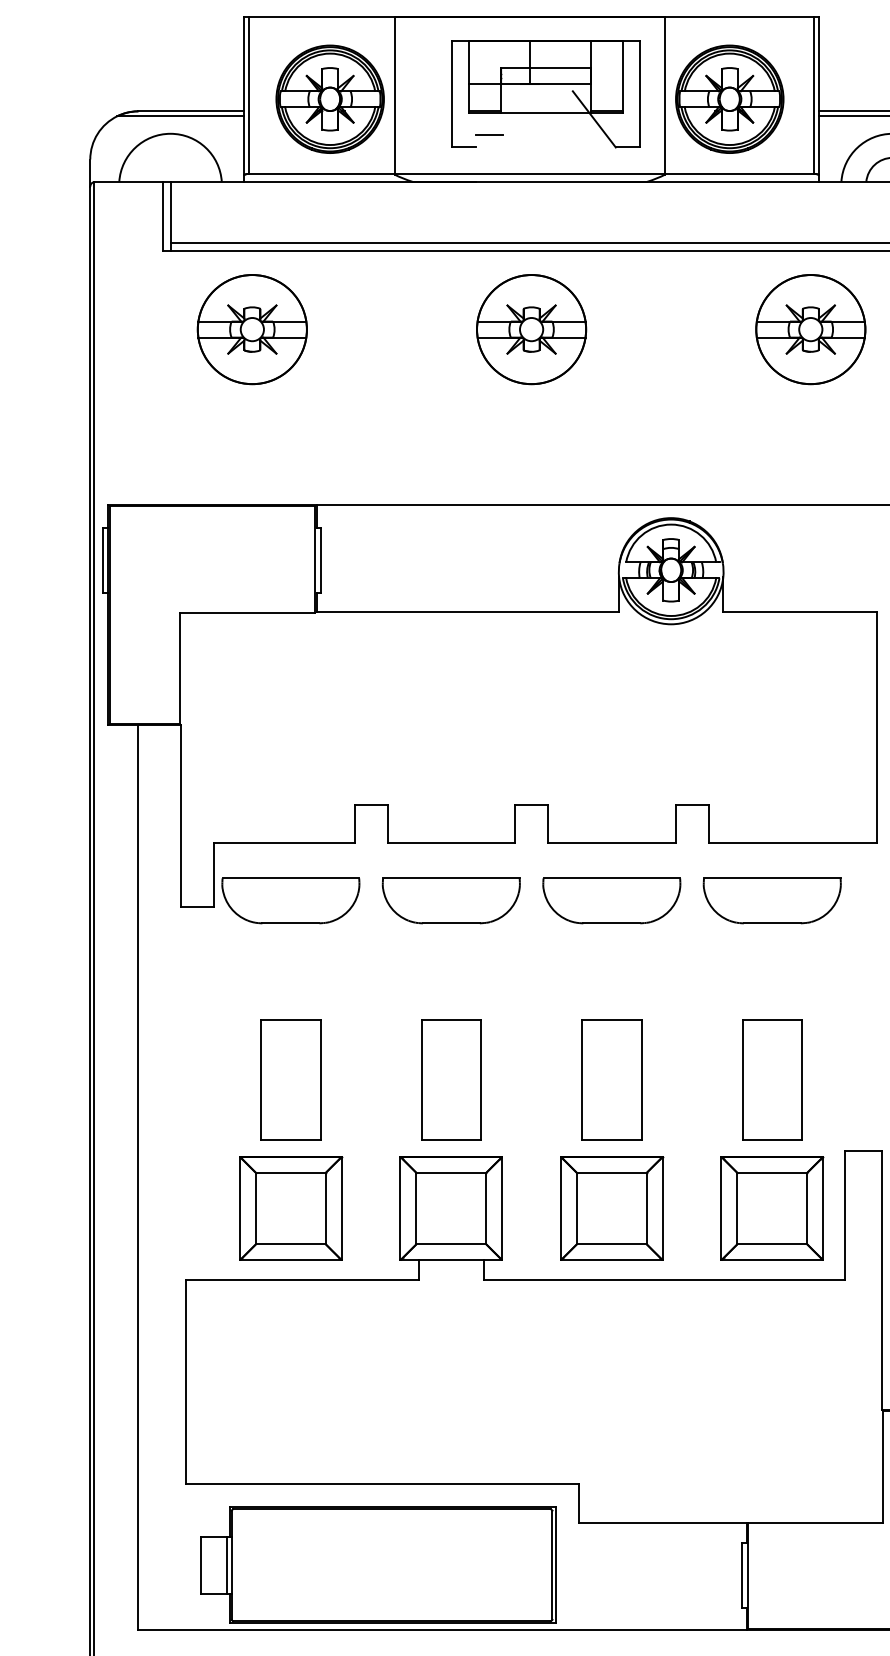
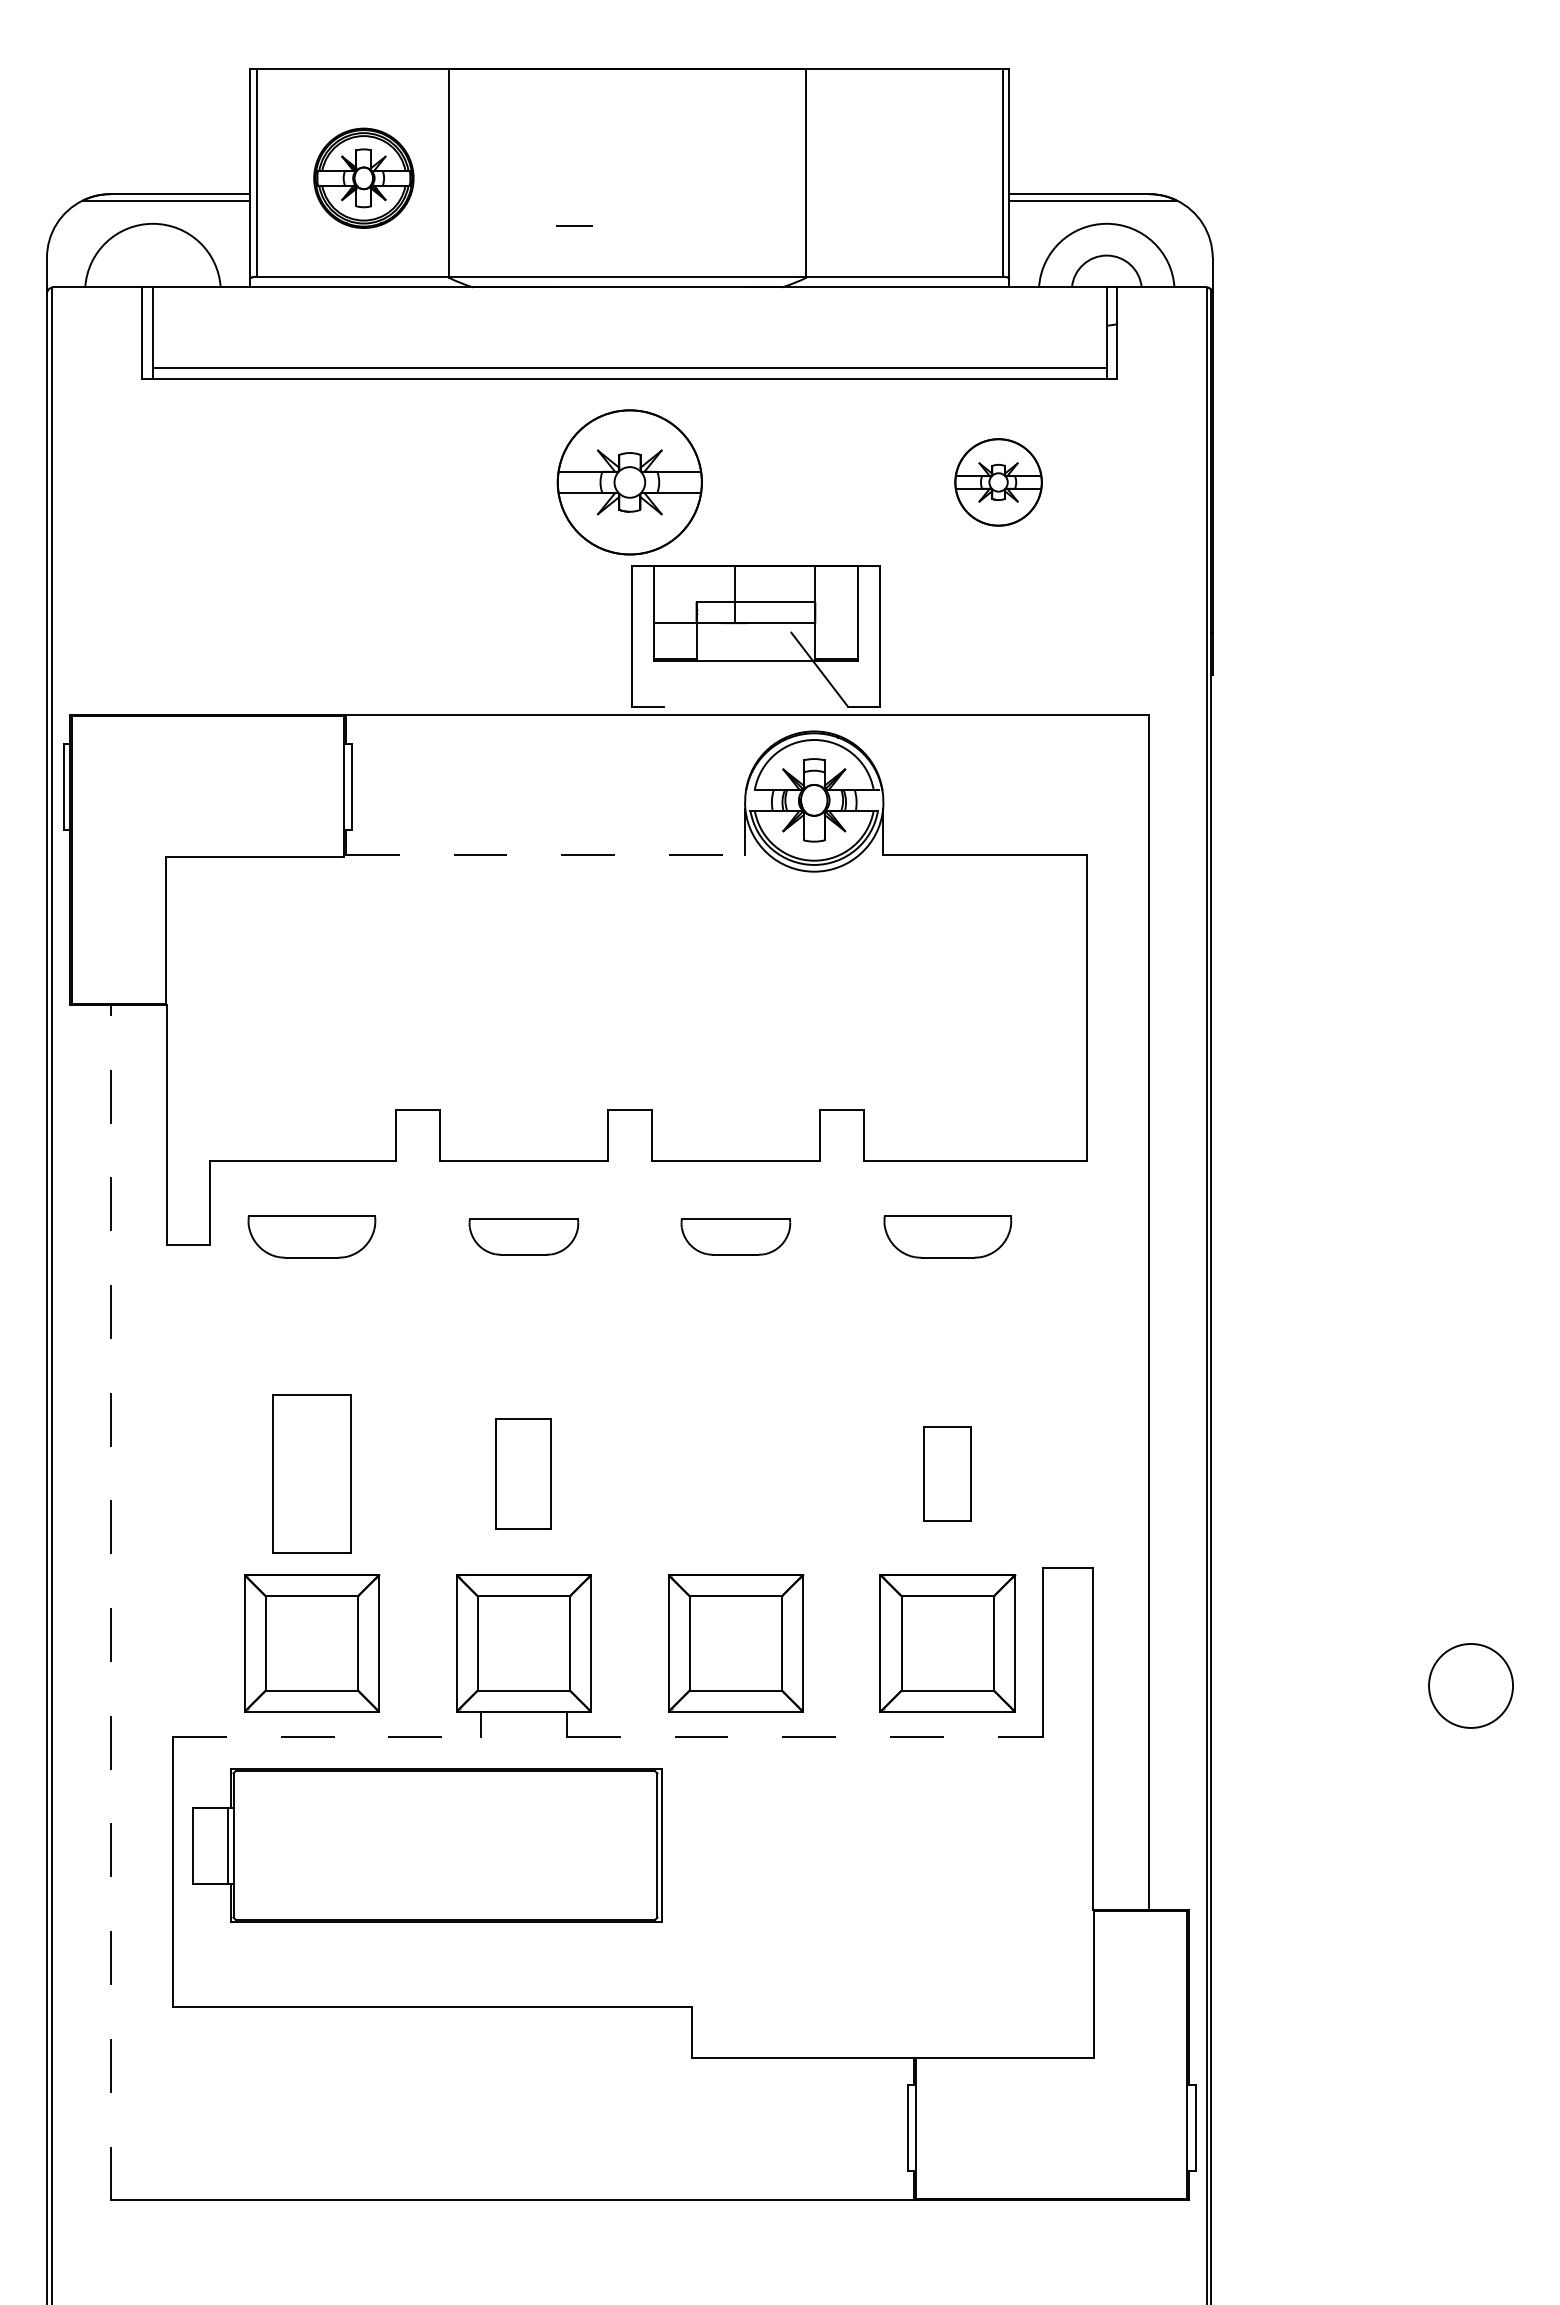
part: (545, 94) -> (755, 636), moved
part: (329, 99) -> (363, 178), size x0.7
part: (729, 99) -> (891, 178), removed
part: (252, 329) -> (261, 482), removed
part: (810, 329) -> (998, 482), size x0.6
line: (467, 612) -> (545, 855), solid -> dashed
part: (290, 900) -> (311, 1236), size x0.7
part: (451, 900) -> (523, 1236), size x0.6
part: (611, 900) -> (735, 1236), size x0.6
part: (772, 900) -> (947, 1236), size x0.7
part: (451, 1079) -> (523, 1473), size x0.7
part: (611, 1079) -> (735, 1473), removed
part: (772, 1079) -> (947, 1473), size x0.6
line: (138, 1177) -> (110, 1602), solid -> dashed
line: (302, 1279) -> (327, 1737), solid -> dashed
line: (664, 1279) -> (805, 1737), solid -> dashed
part: (378, 1565) -> (427, 1845), moved

